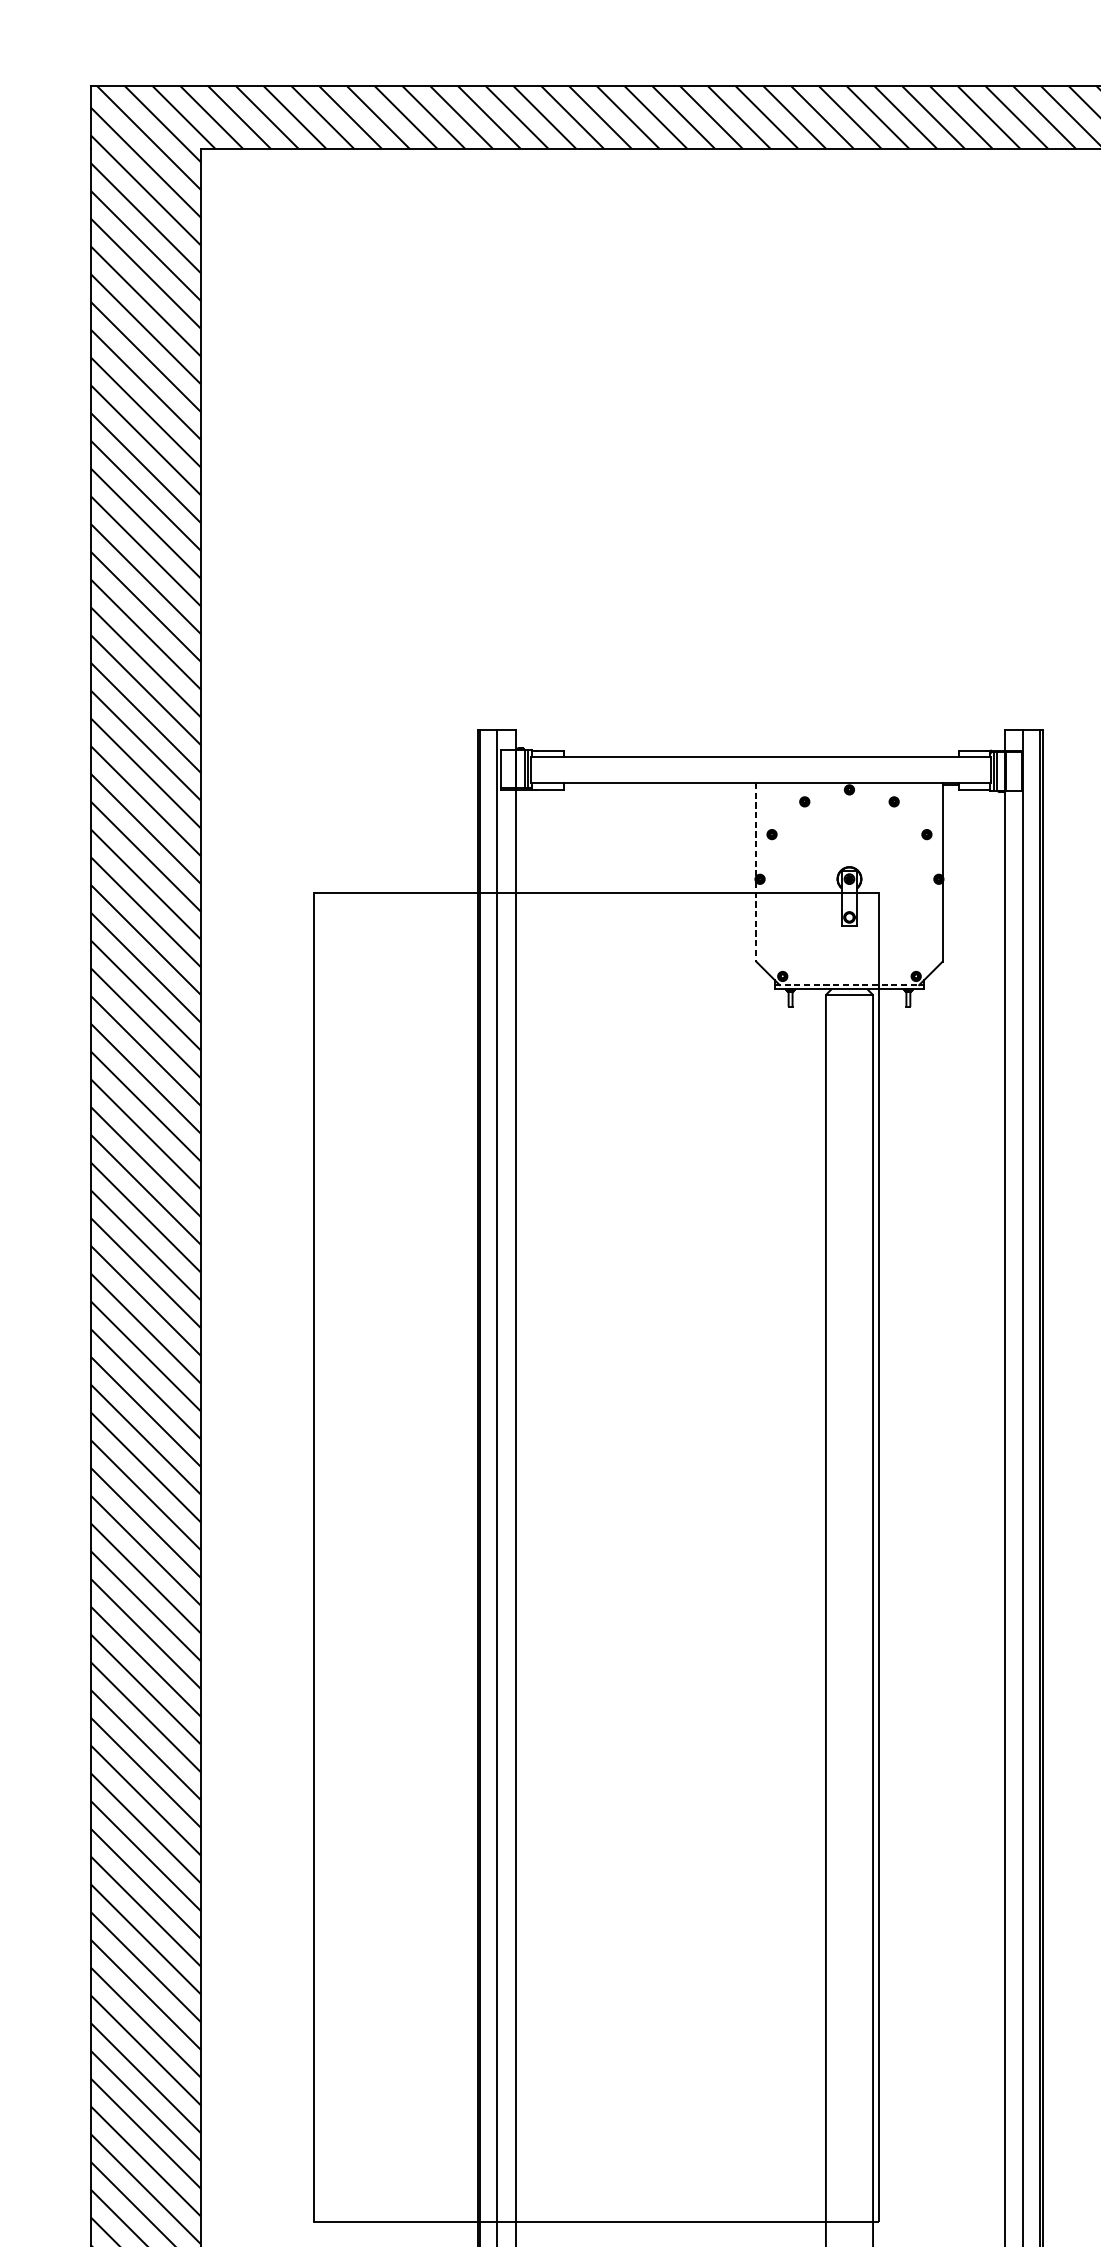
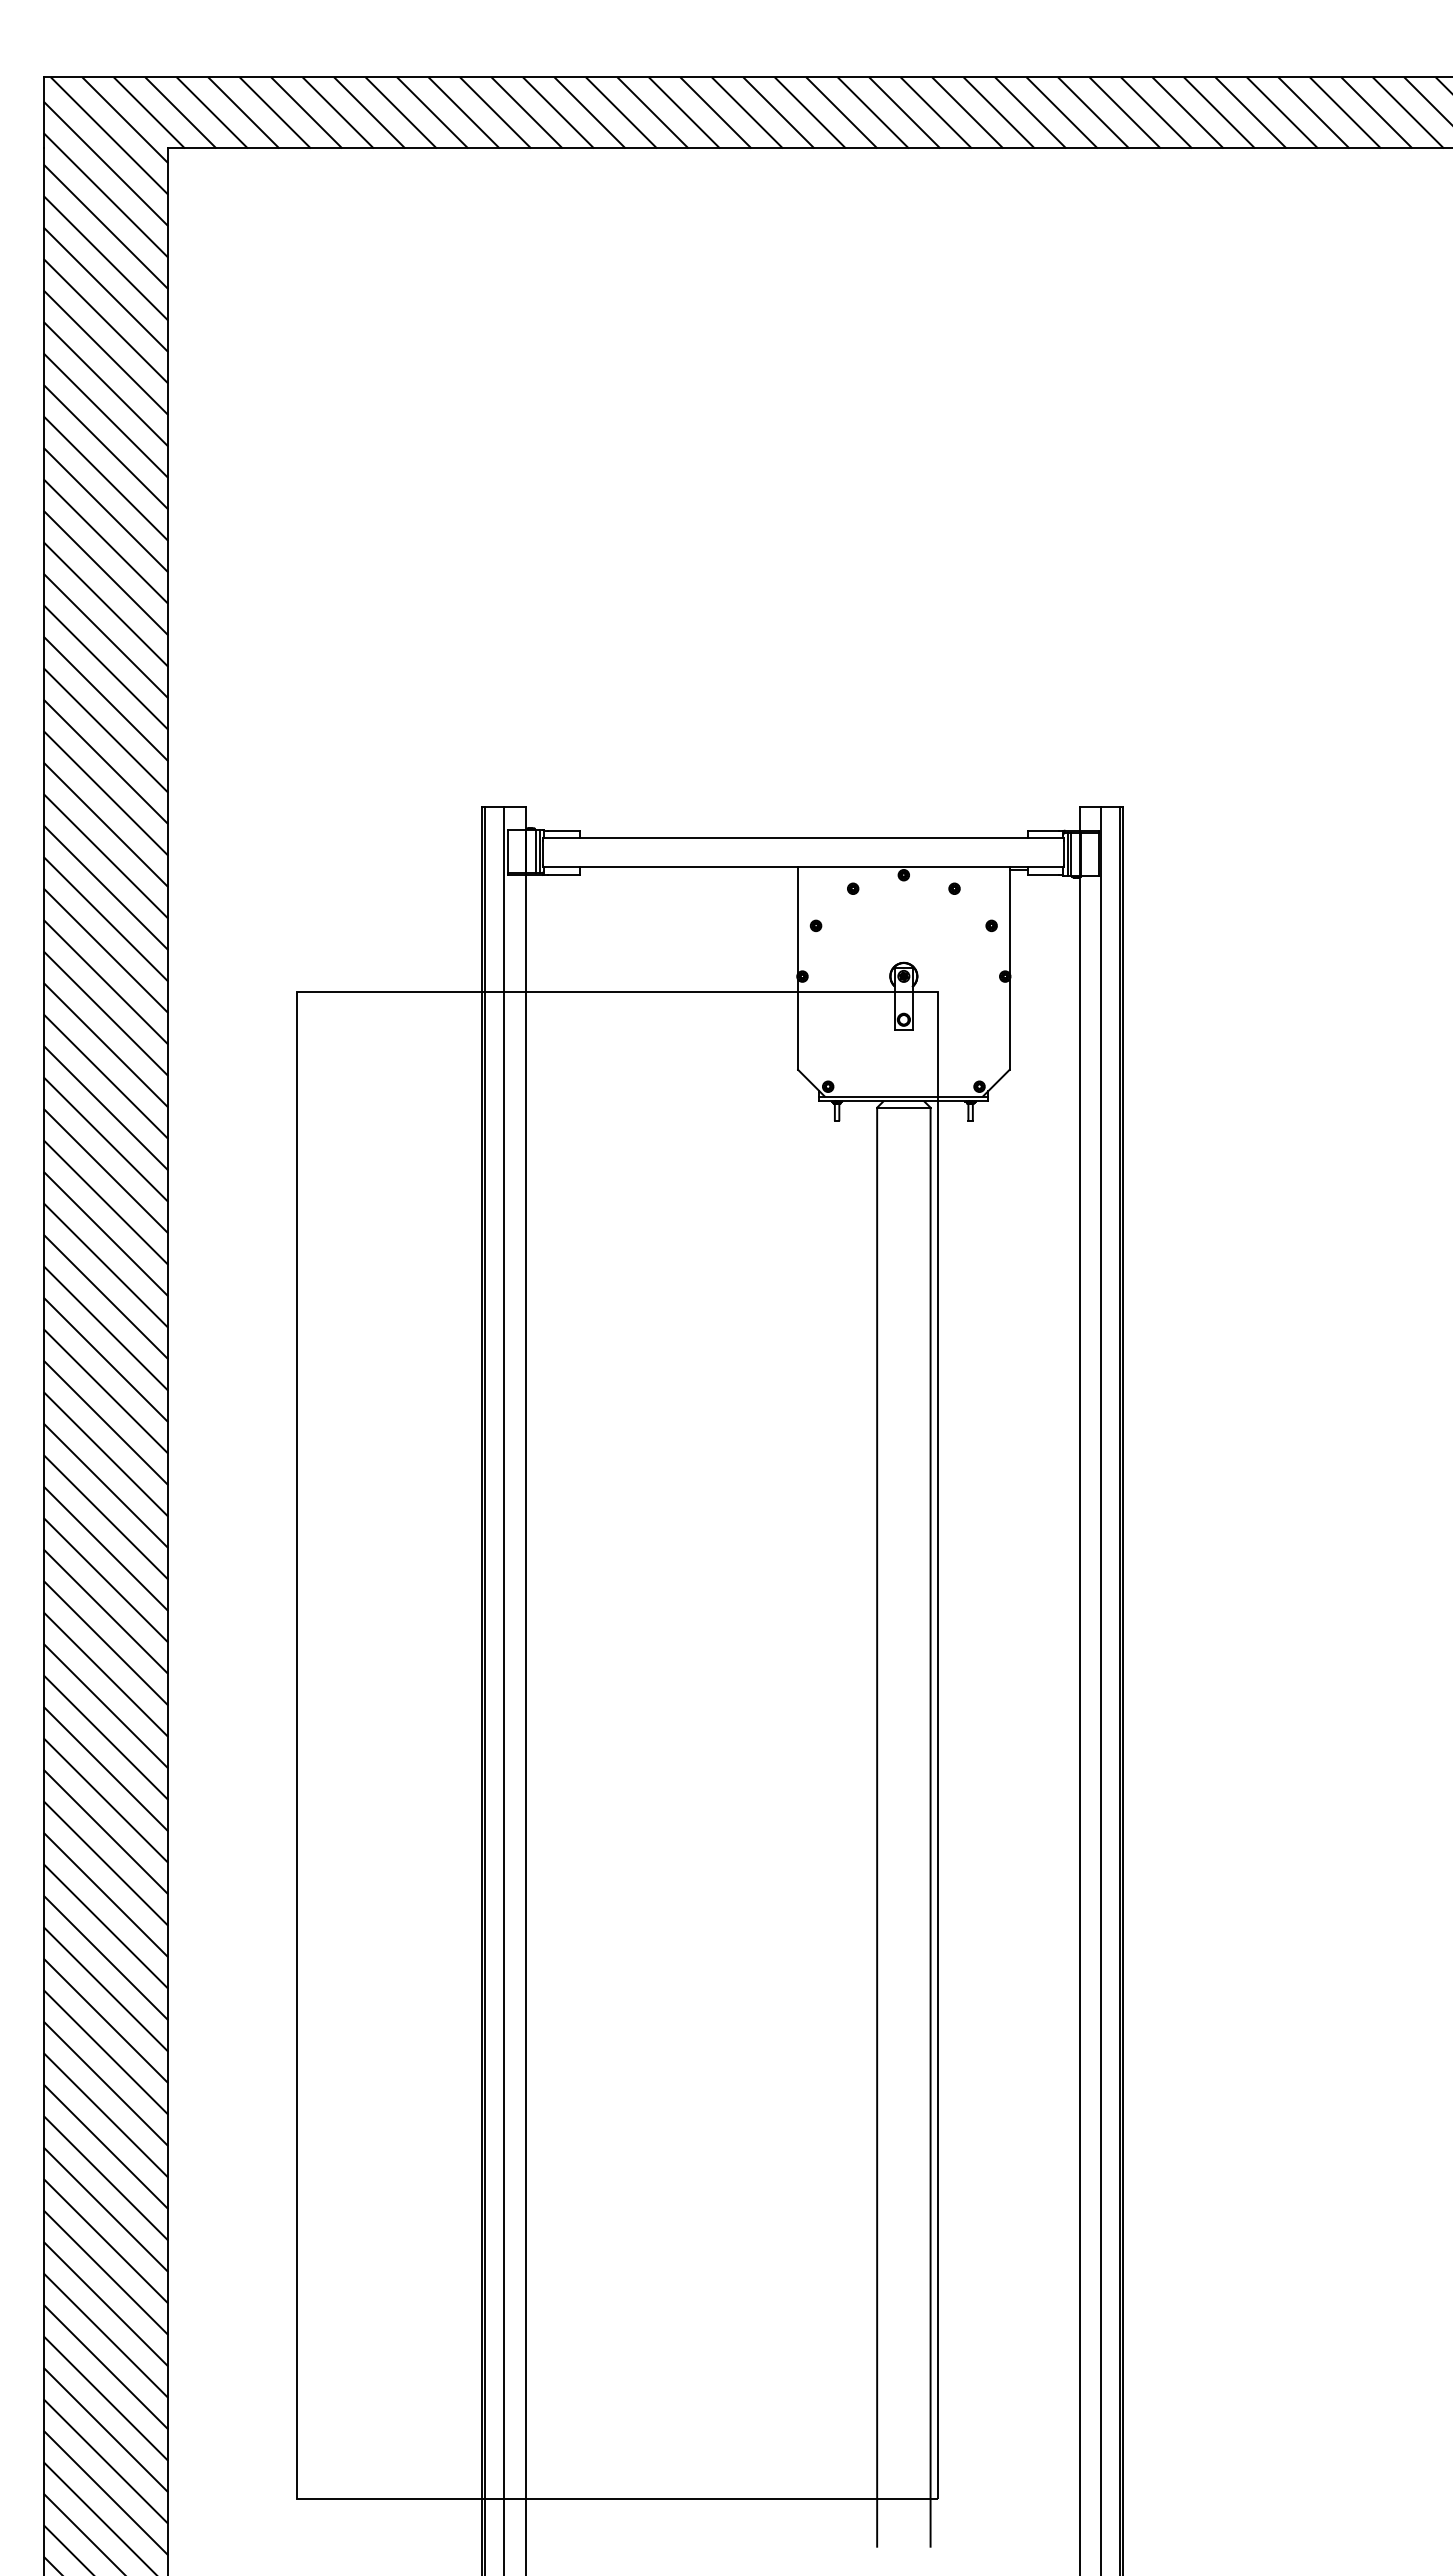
line: (756, 829) -> (798, 920), dashed -> solid
line: (756, 922) -> (798, 1025), dashed -> solid
line: (849, 985) -> (903, 1096), dashed -> solid

